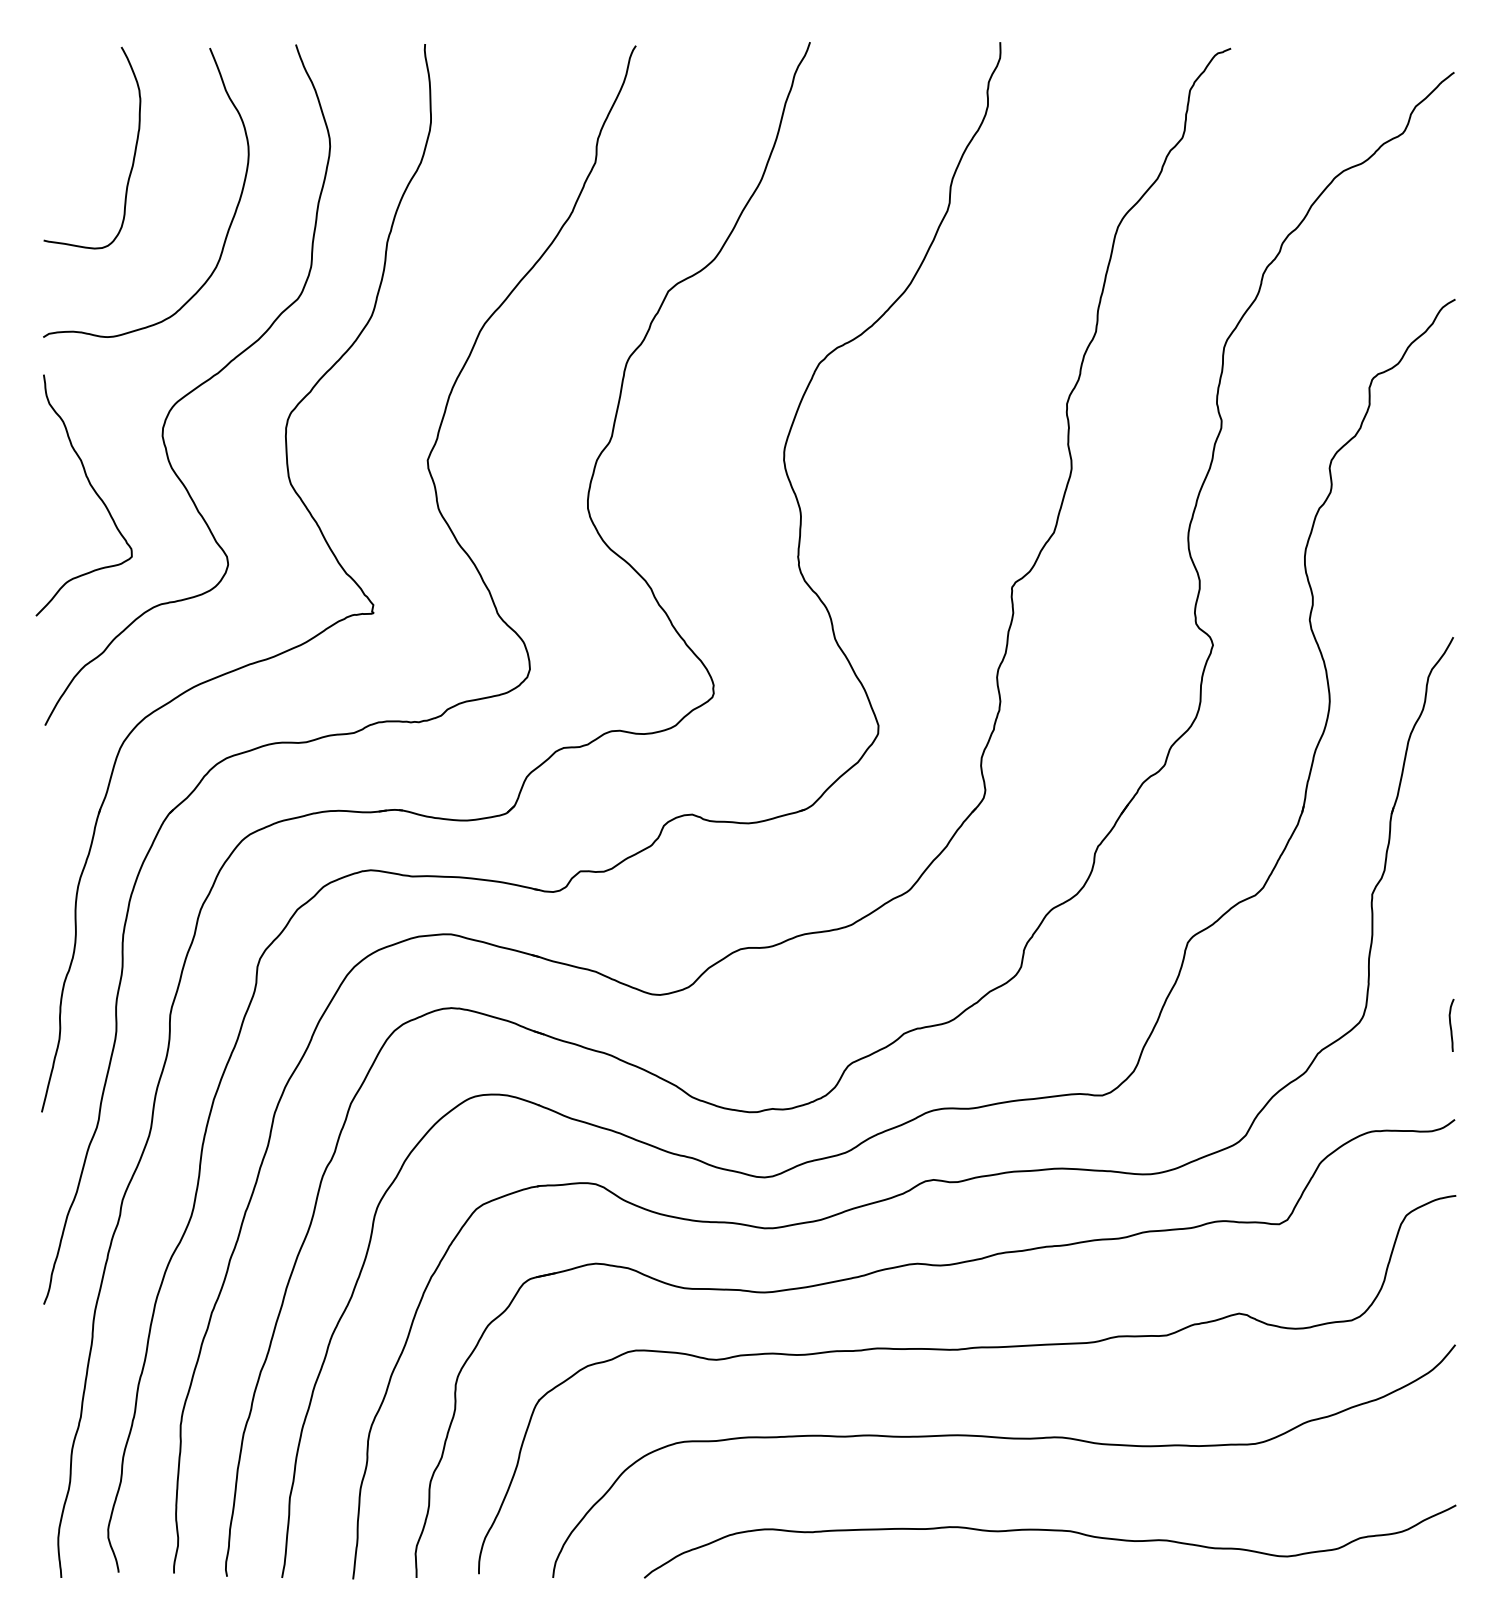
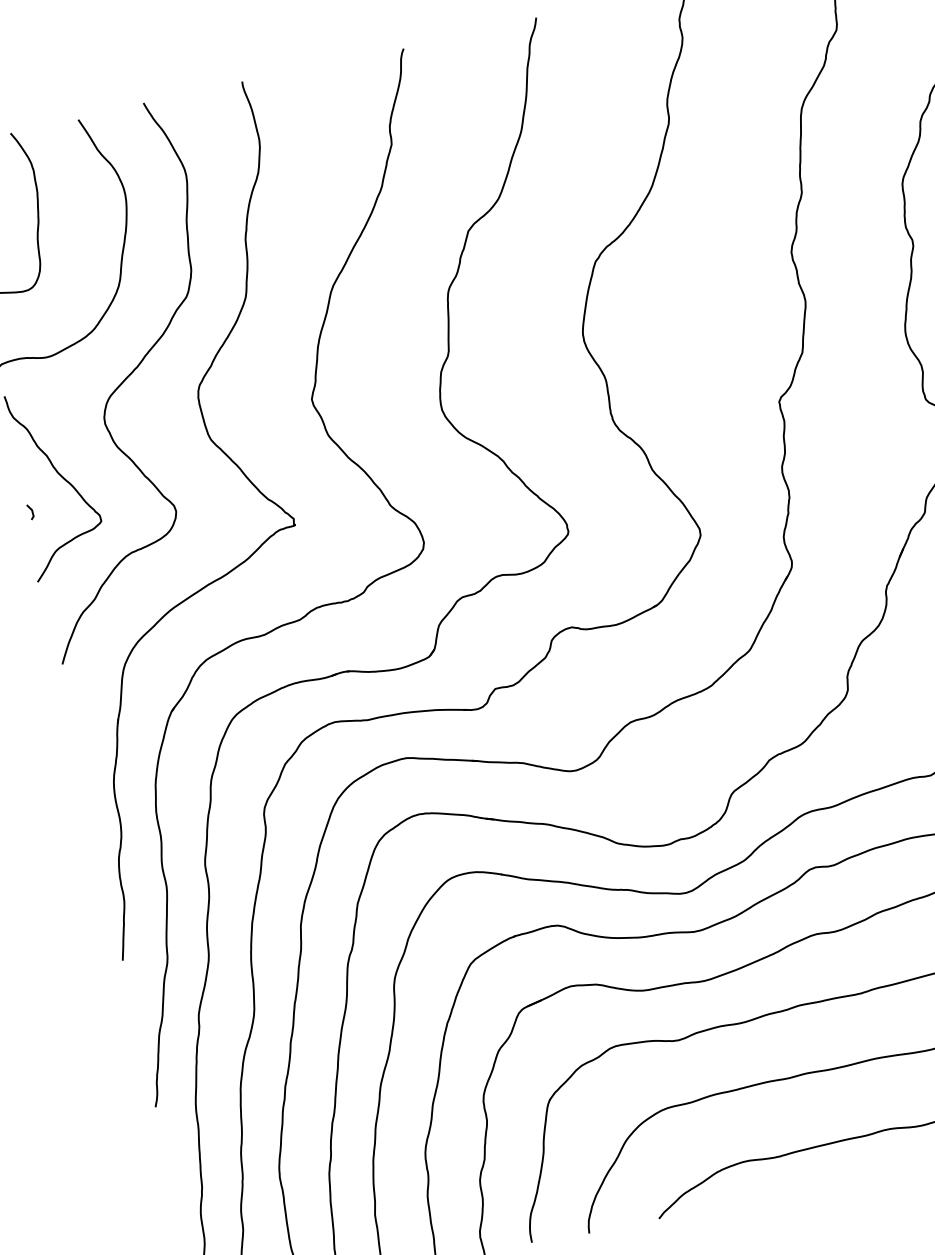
line: (47, 526) -> (31, 511), added

